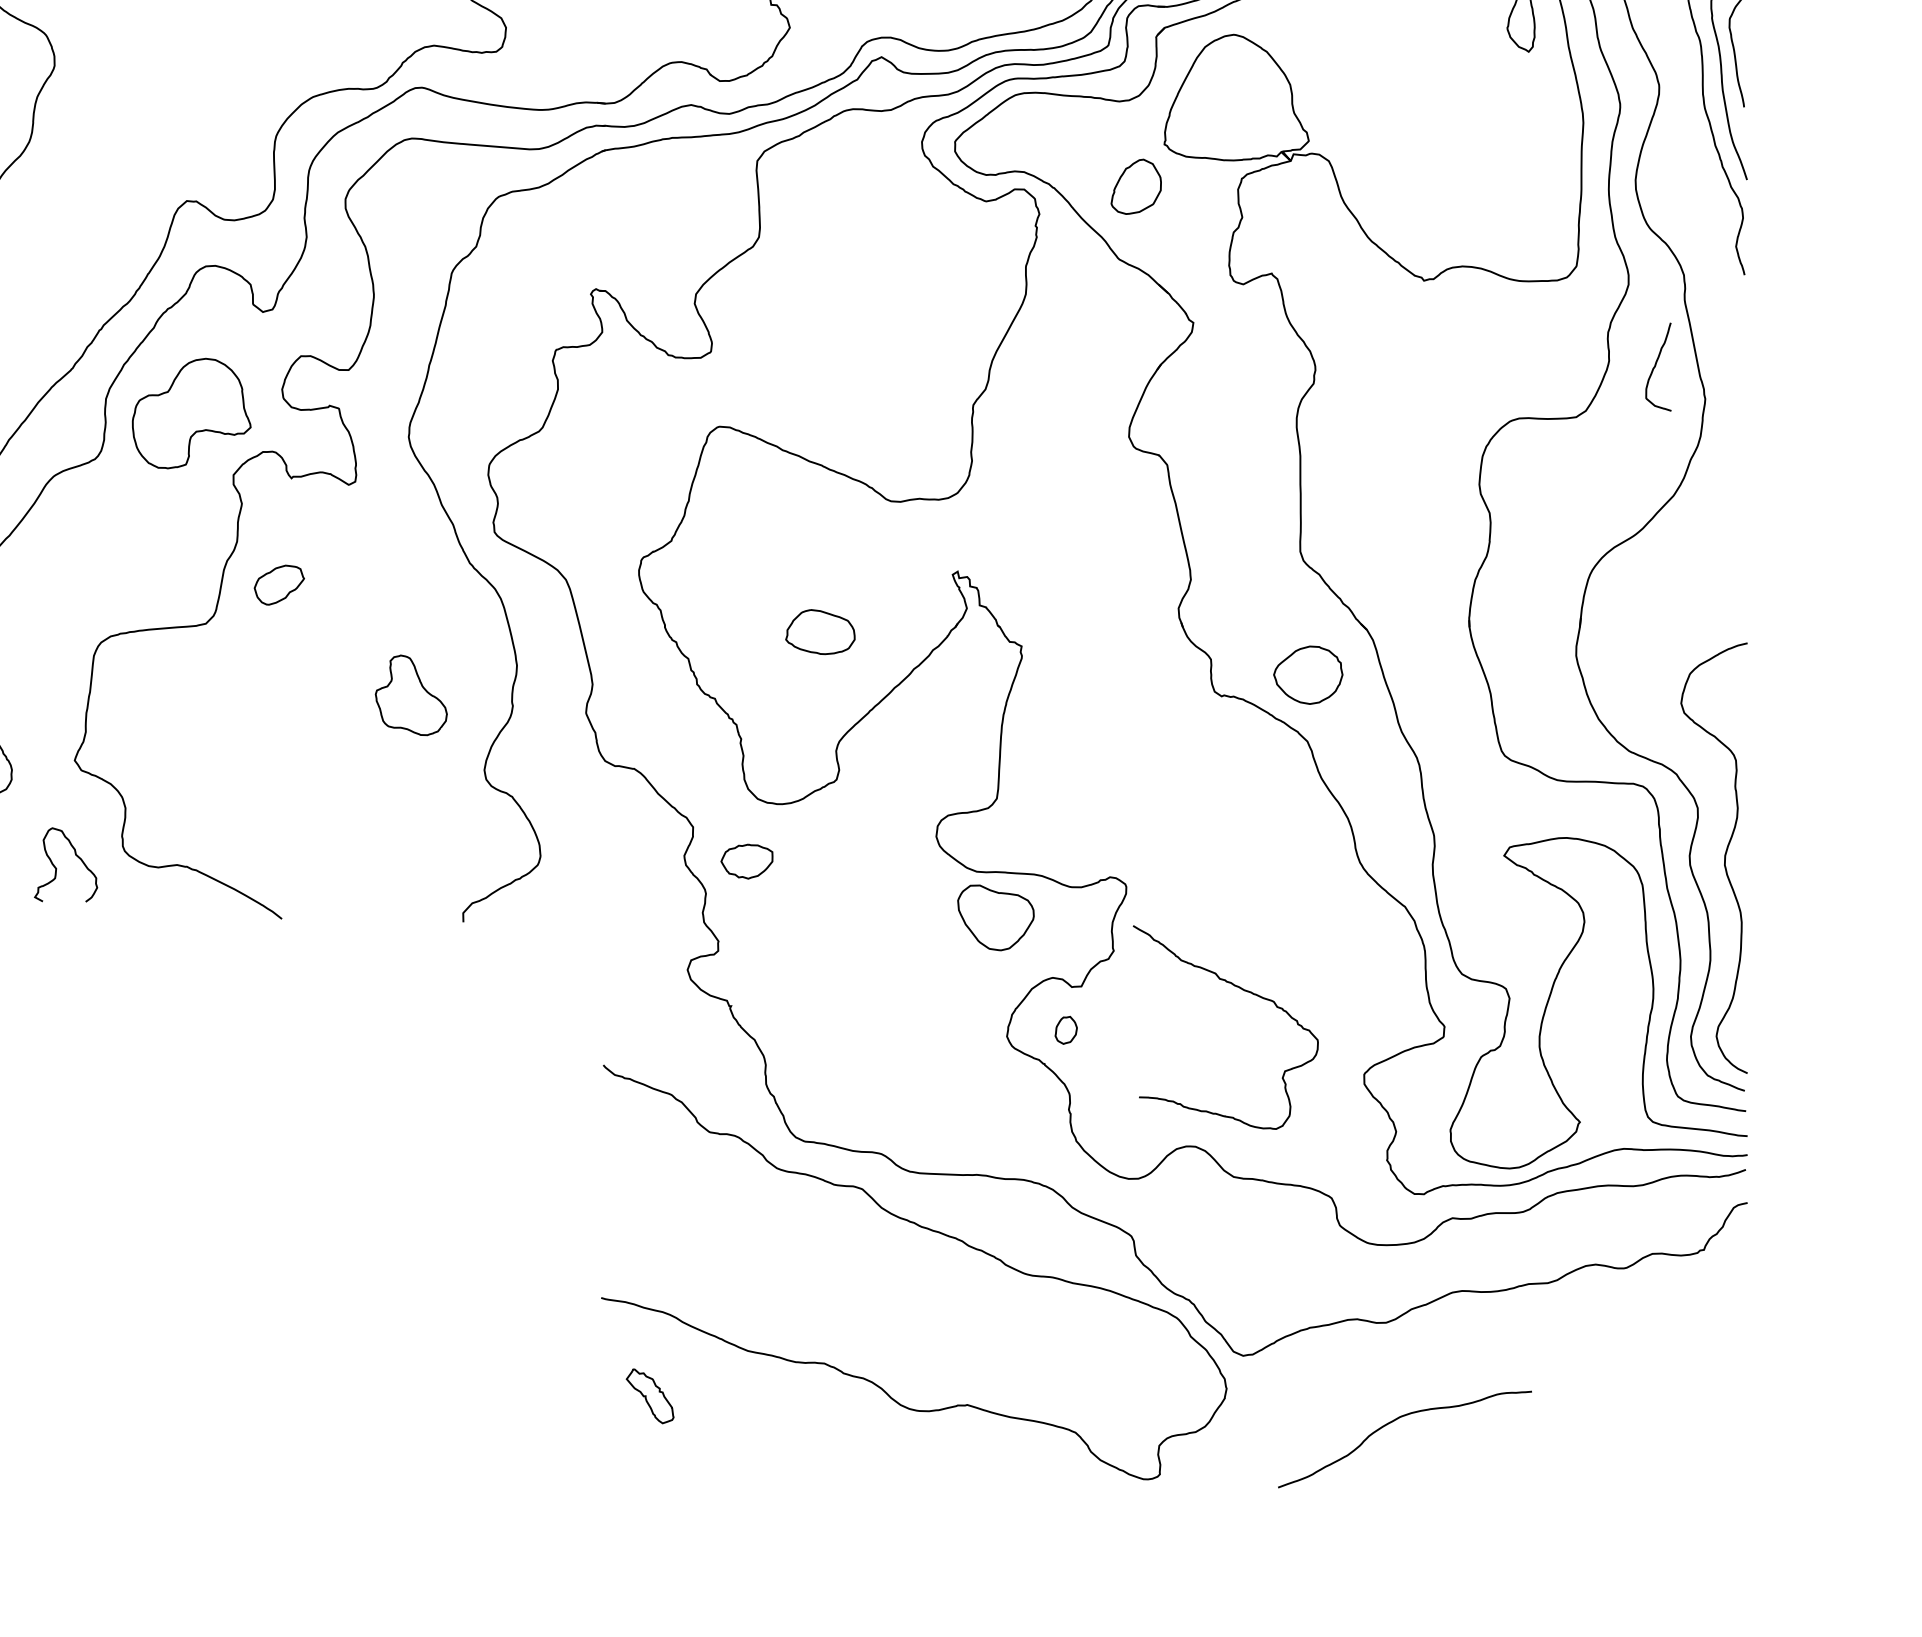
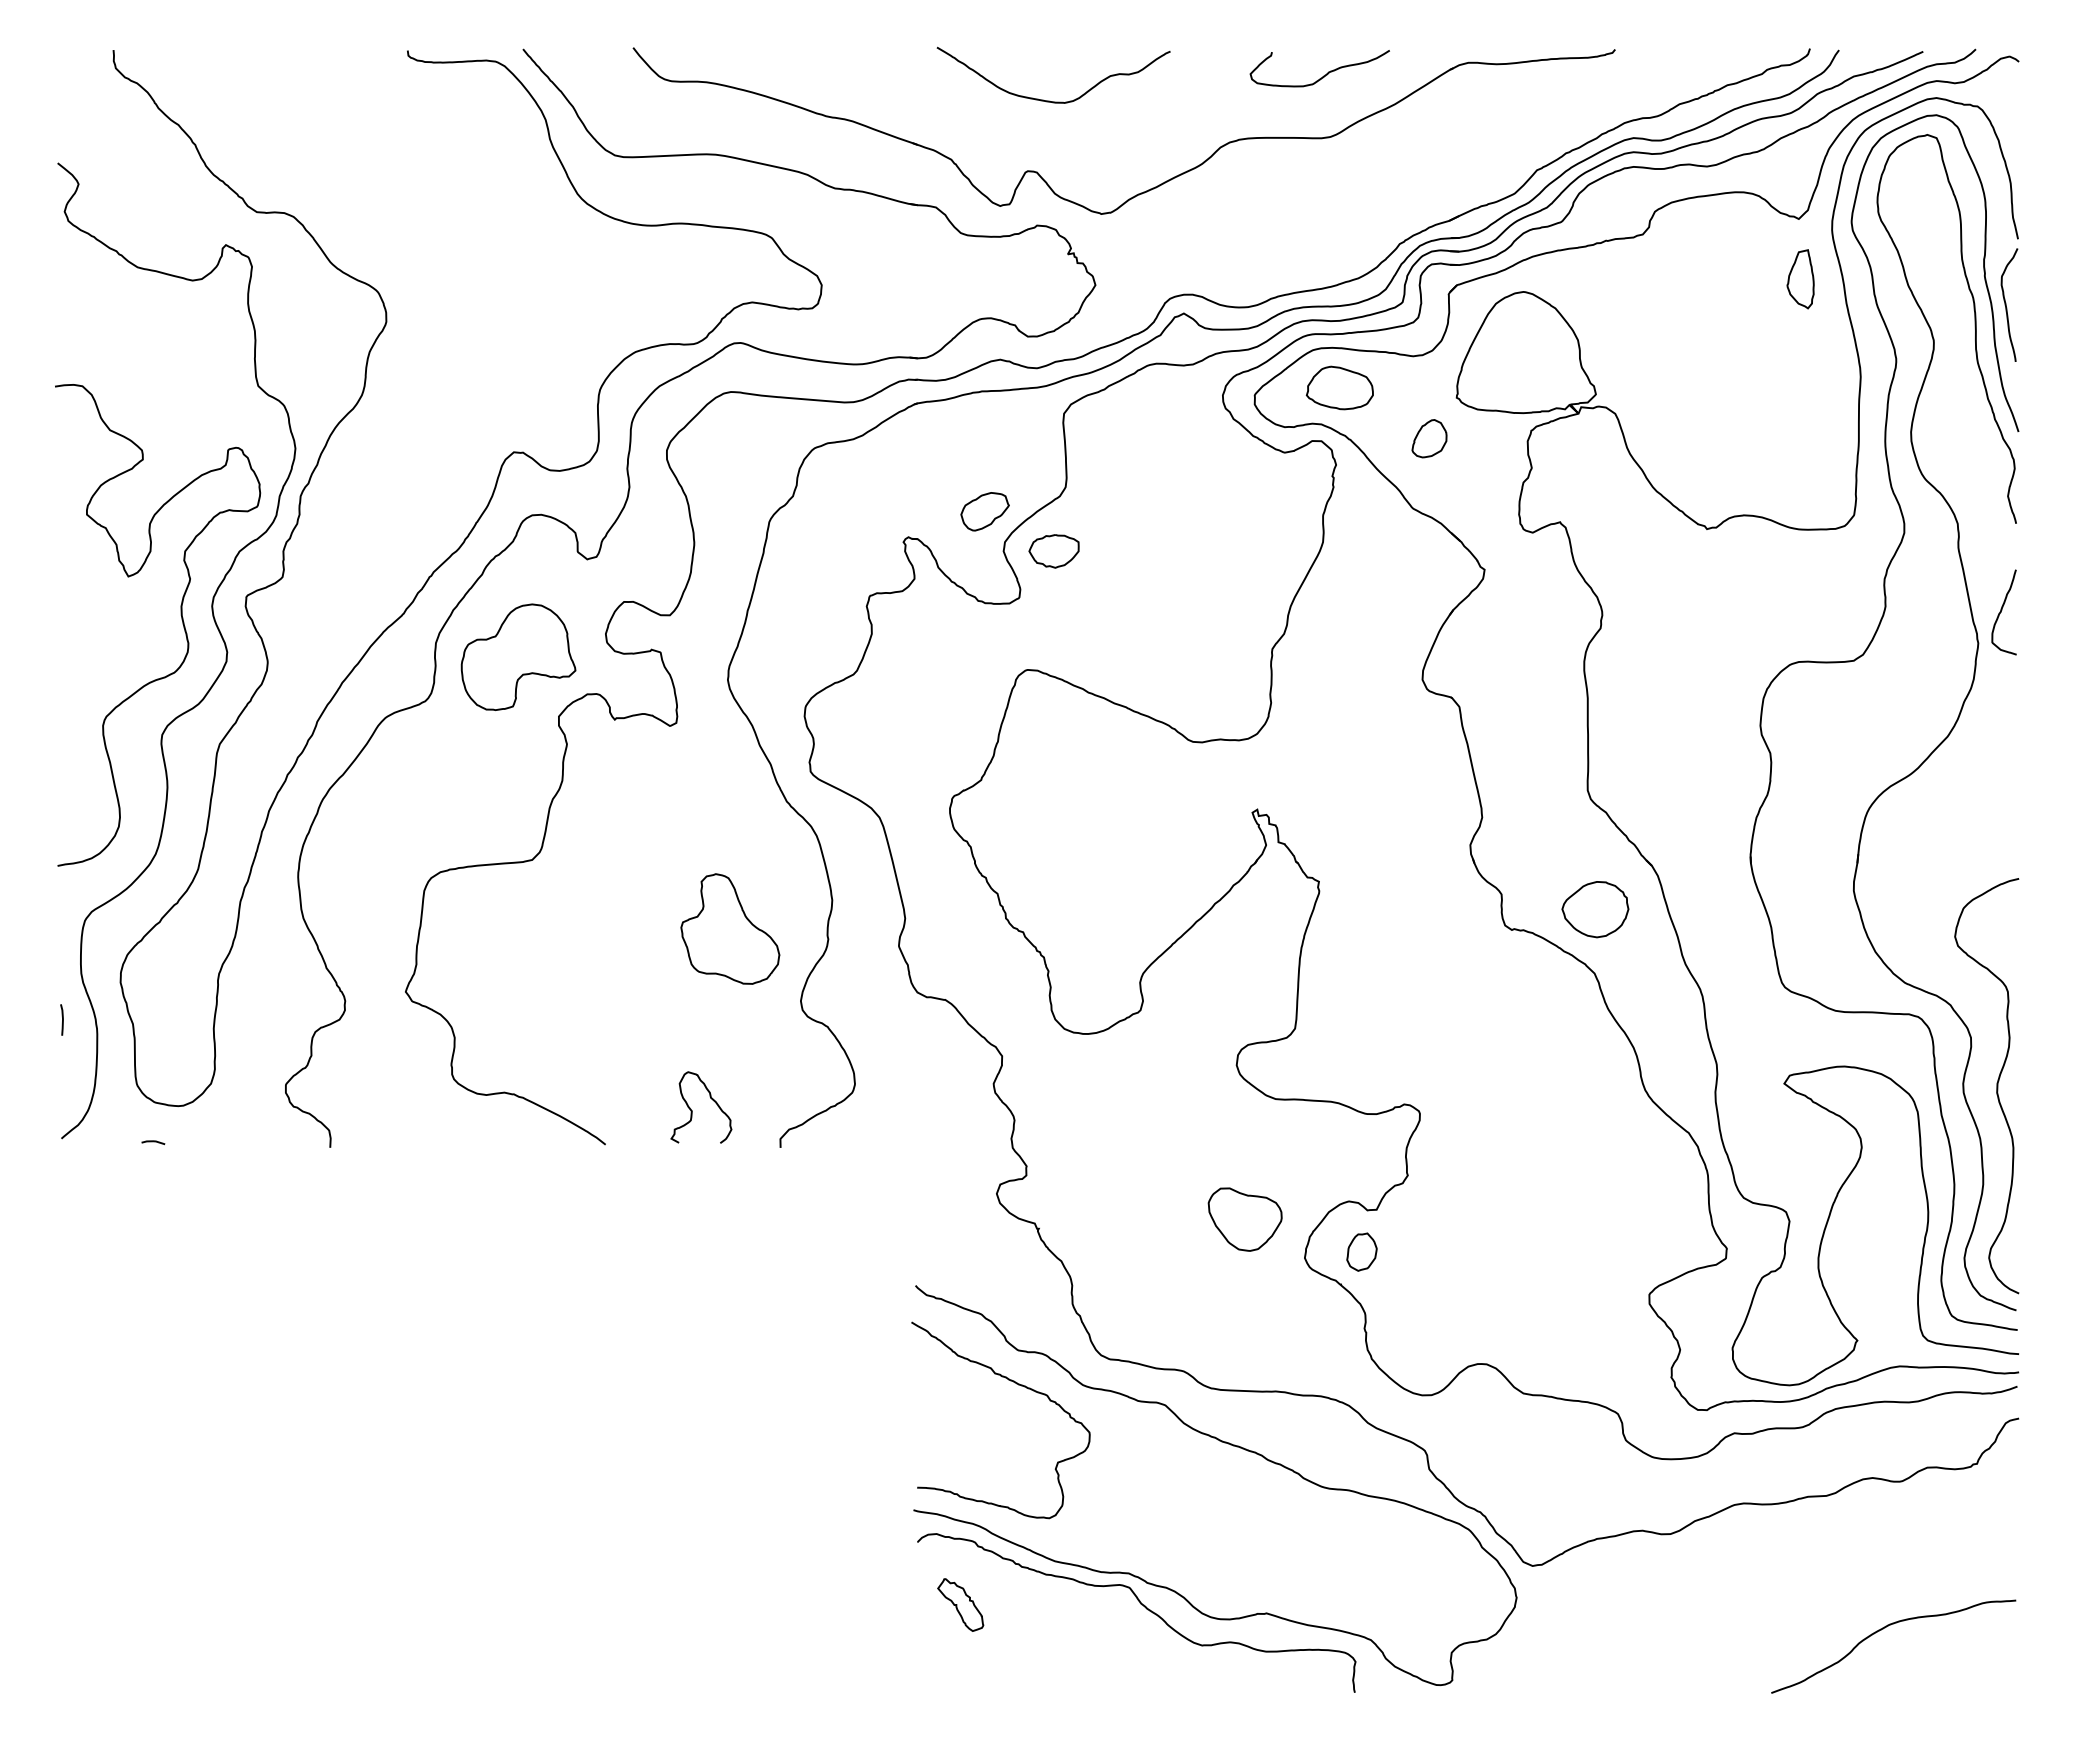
part: (1136, 186) -> (1429, 438), size x0.71
curve: (1655, 367) -> (2001, 612), moved
part: (278, 584) -> (984, 511), moved
part: (820, 631) -> (1339, 387), moved
part: (411, 694) -> (730, 928), size x1.43
part: (746, 861) -> (1053, 551), moved
curve: (56, 867) -> (692, 1110), moved
part: (995, 917) -> (1244, 1219), moved
curve: (1244, 991) -> (1018, 1385), moved
part: (1065, 1029) -> (1361, 1251), size x1.43
curve: (836, 1395) -> (1140, 1604), added
curve: (1396, 1420) -> (1885, 1628), moved

